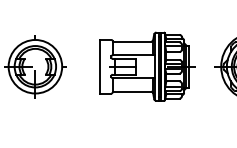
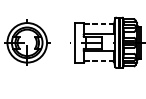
line: (132, 41) -> (99, 24), solid -> dashed
line: (132, 91) -> (99, 61), solid -> dashed

